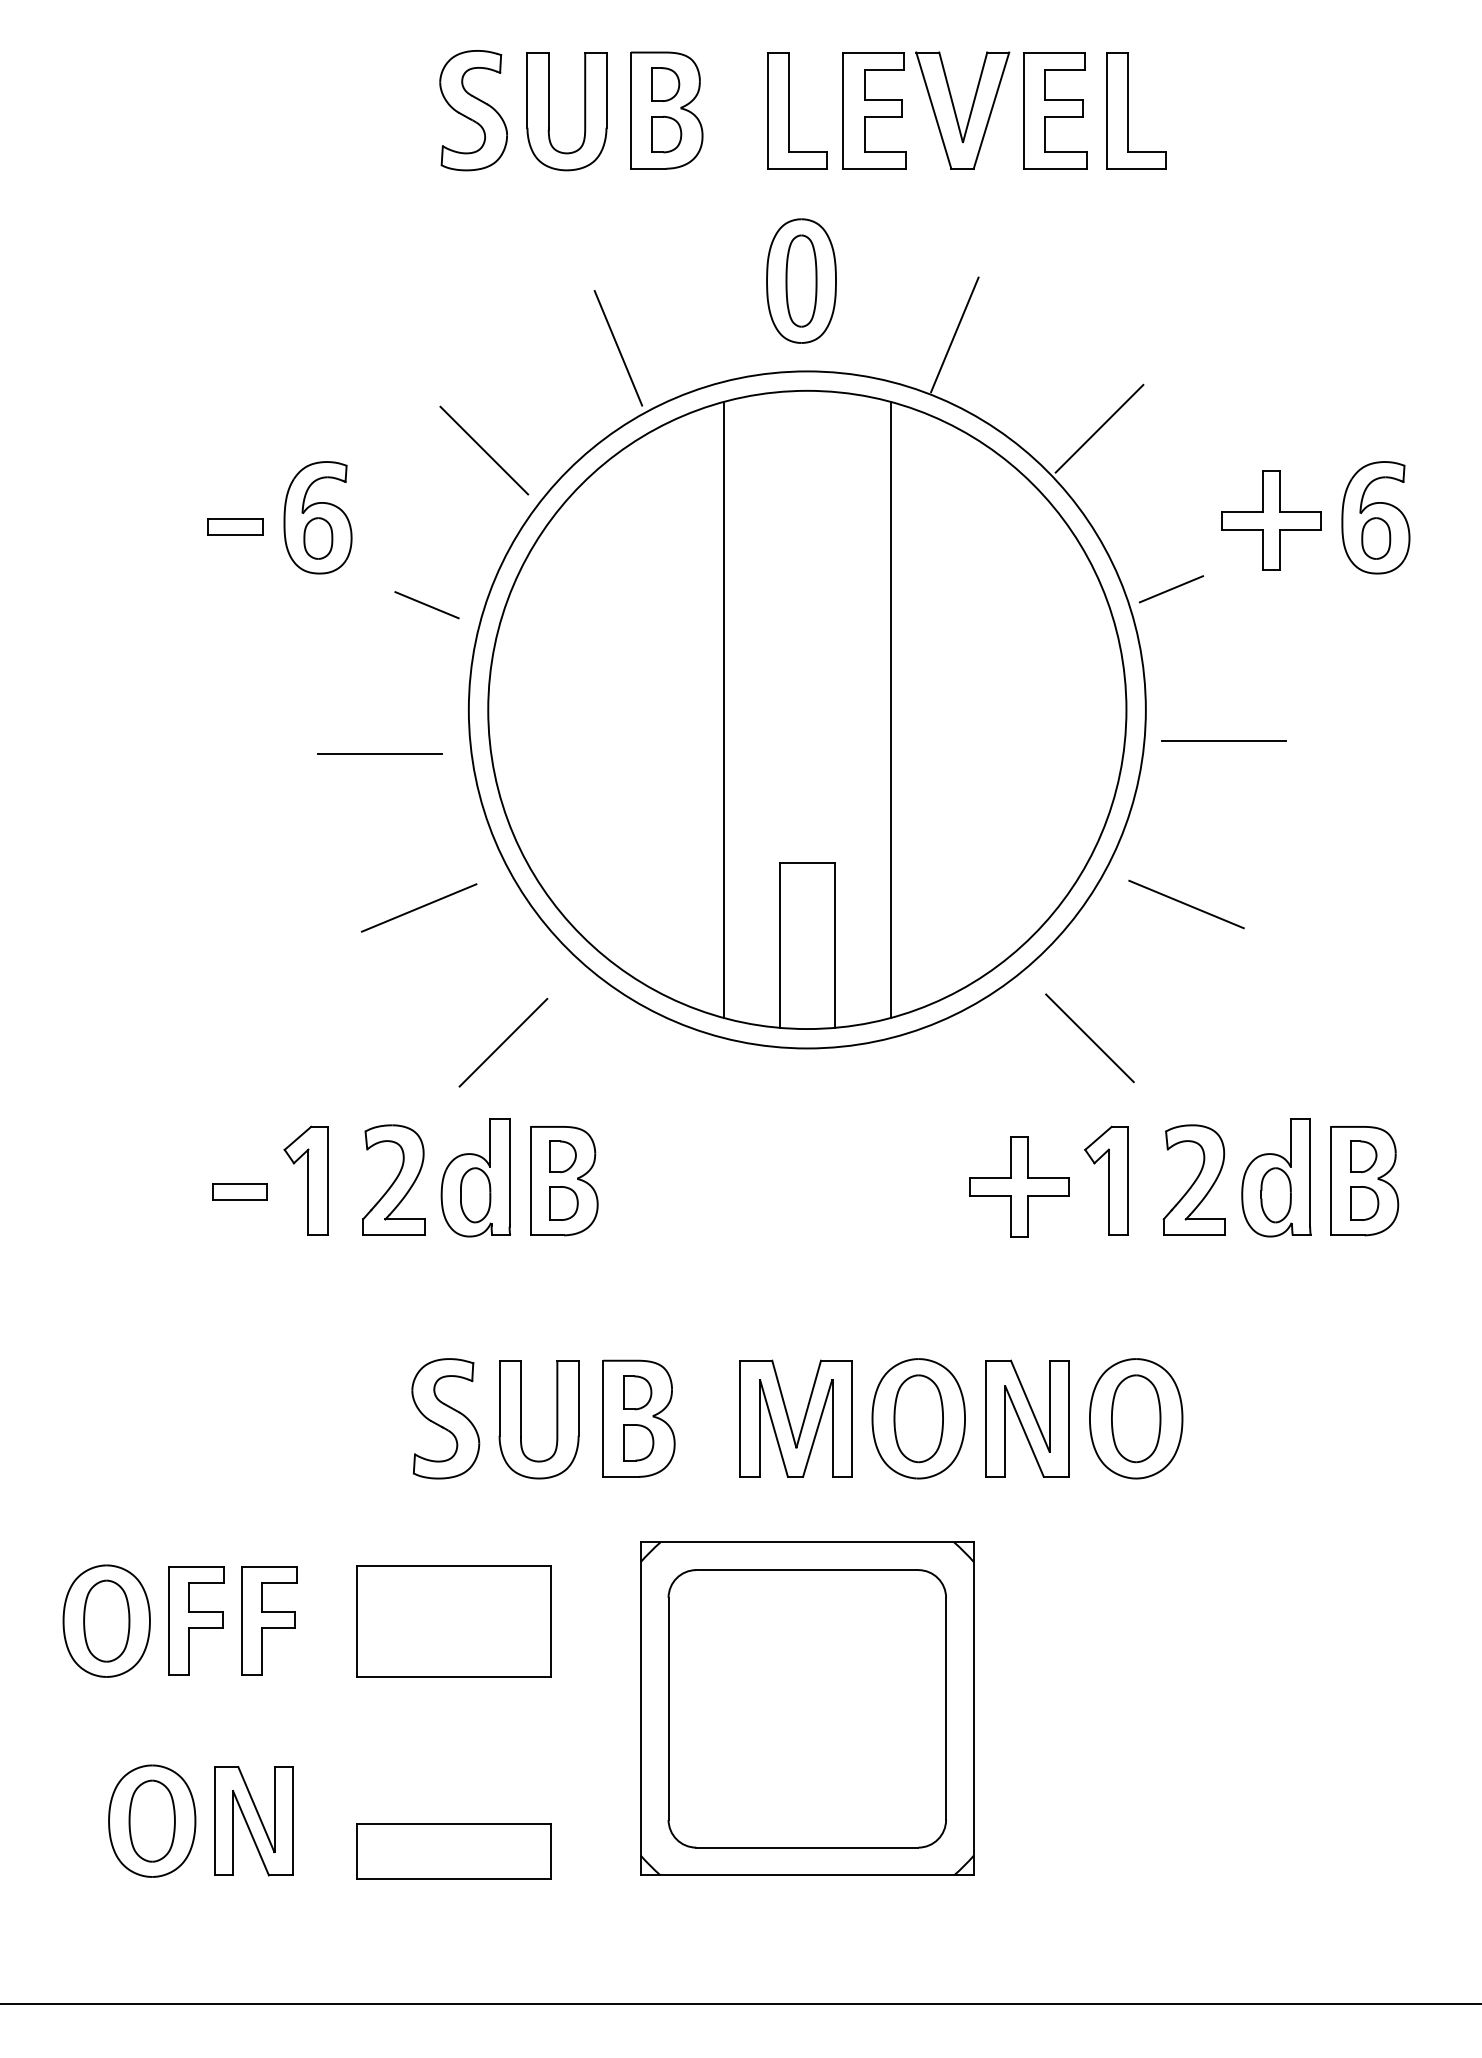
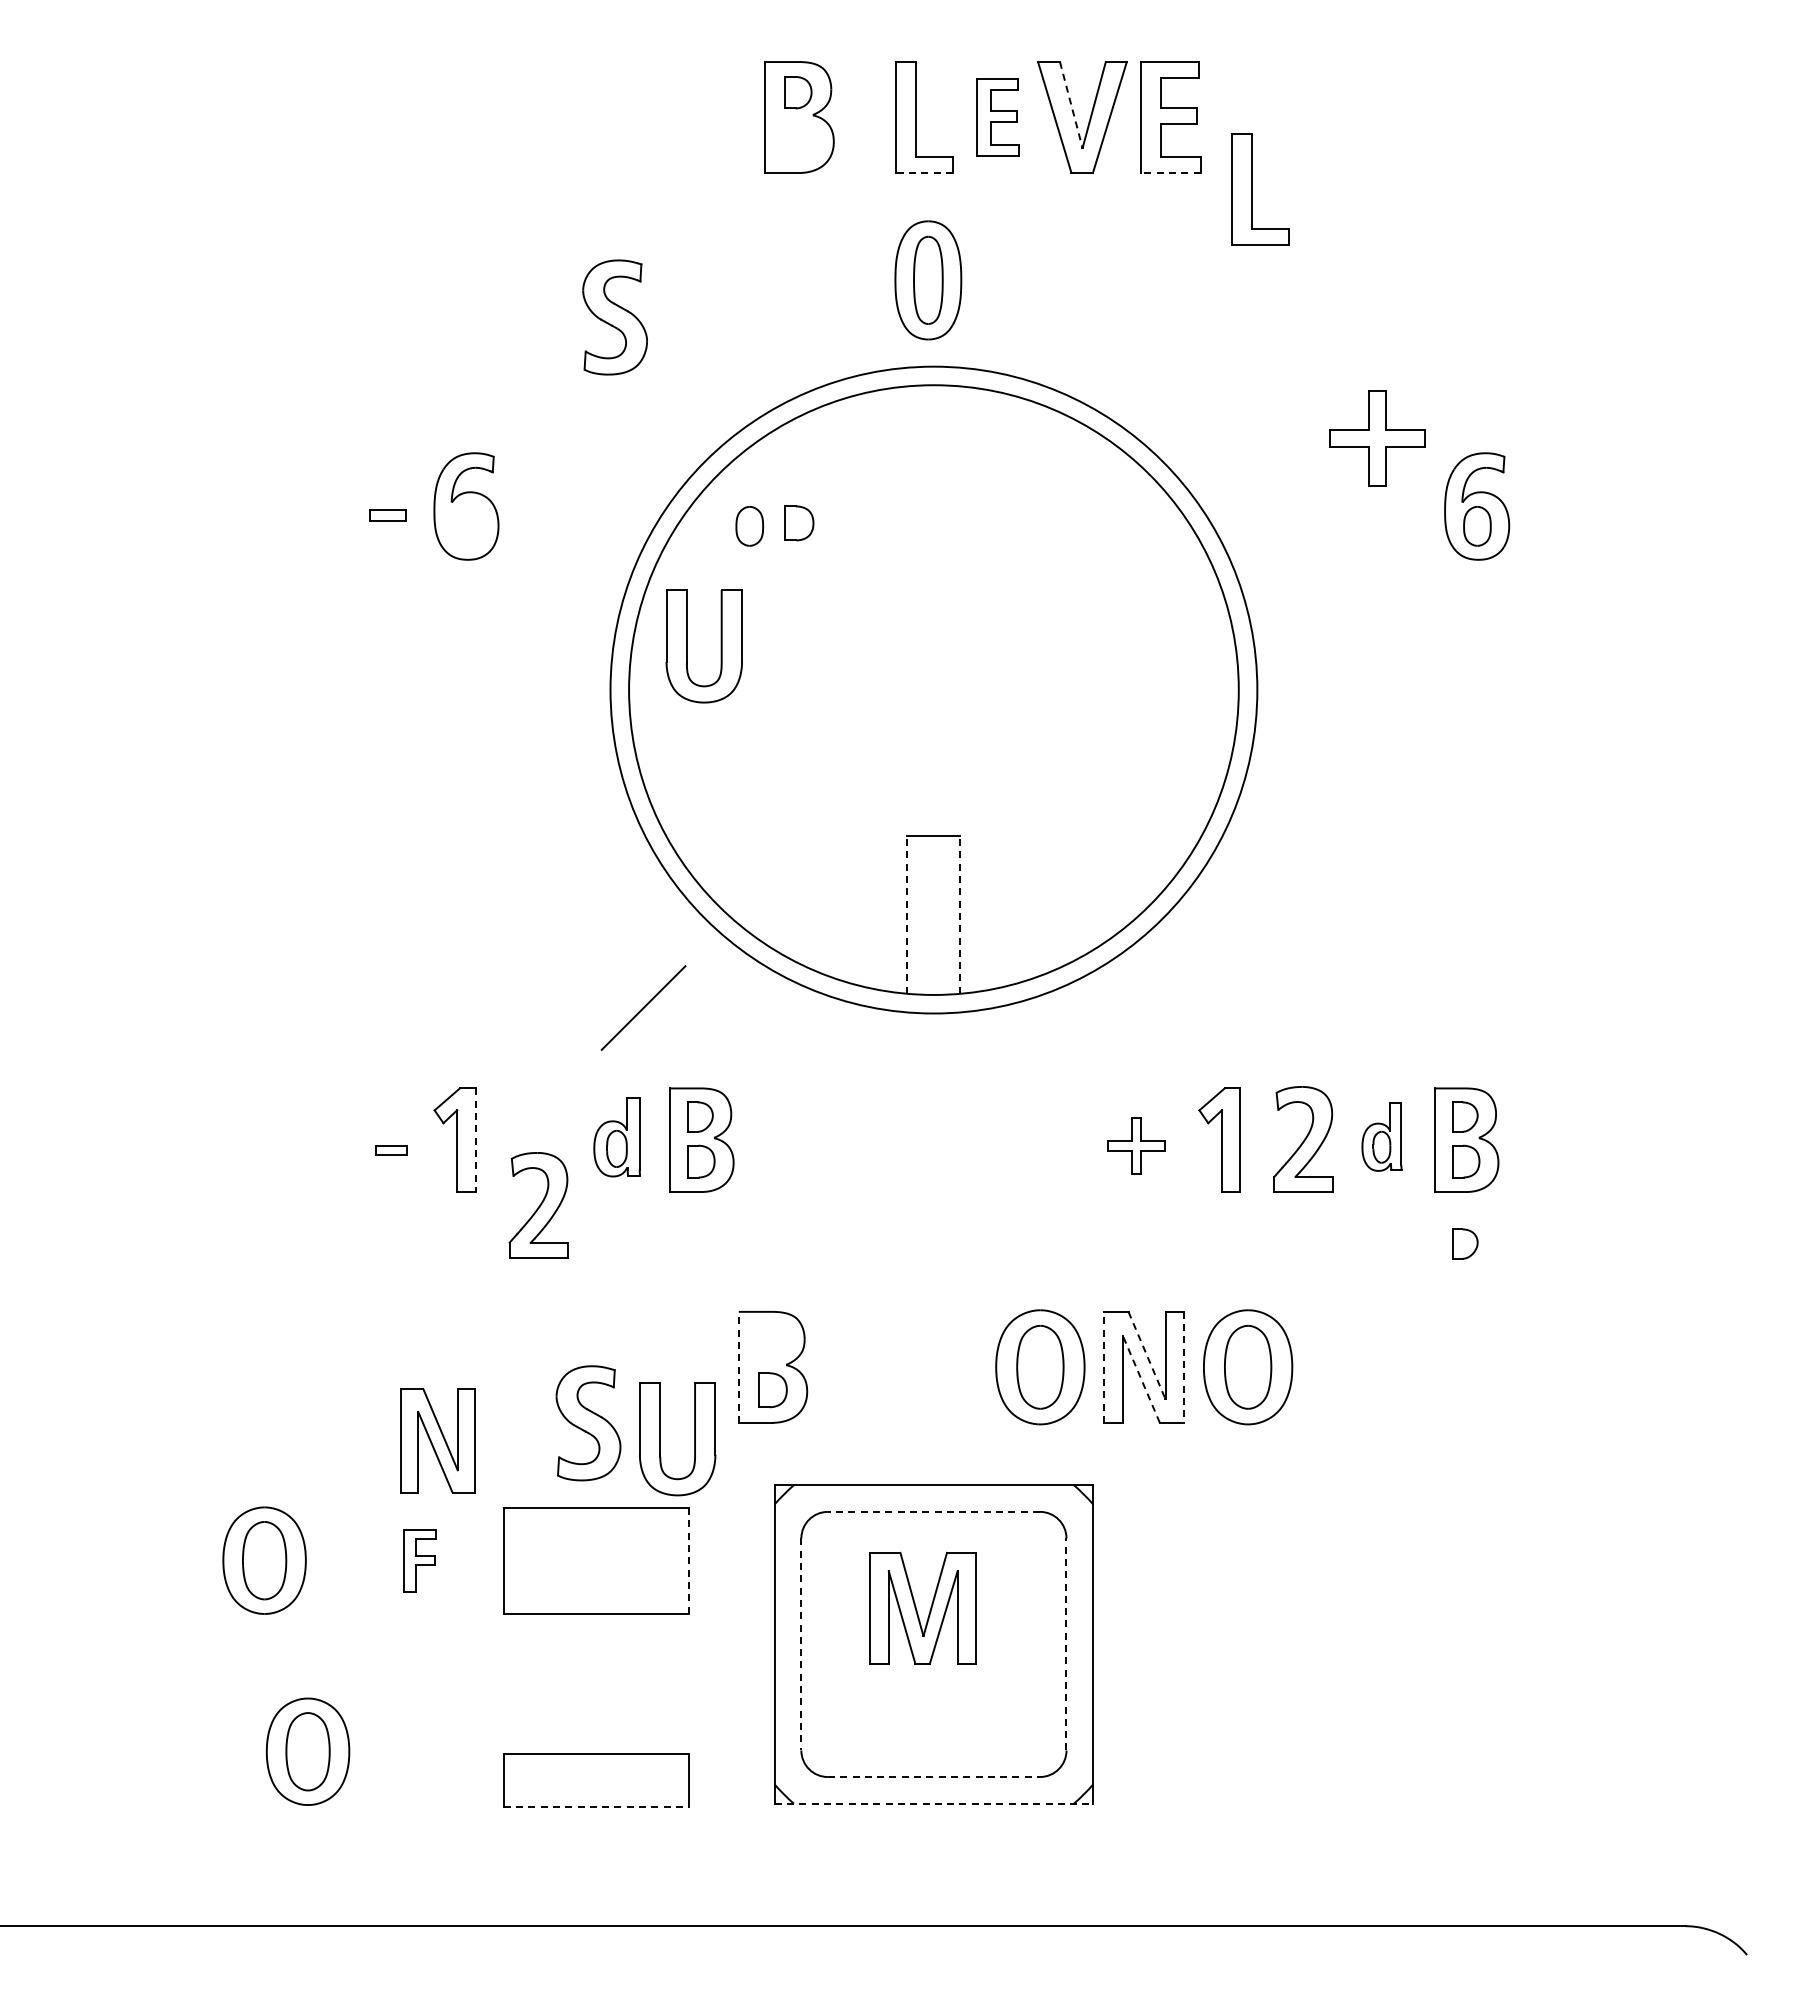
line: (951, 98) -> (1071, 105), solid -> dashed
part: (472, 110) -> (614, 317), moved
part: (873, 110) -> (997, 117), size x0.7
part: (1128, 110) -> (1252, 189), moved
part: (549, 111) -> (687, 646), moved
part: (666, 134) -> (799, 523), moved
line: (796, 169) -> (923, 173), solid -> dashed
line: (1054, 169) -> (1170, 173), solid -> dashed
line: (954, 334) -> (1074, 331), removed
line: (618, 348) -> (753, 344), removed
line: (1098, 428) -> (1212, 421), removed
line: (484, 450) -> (625, 442), removed
part: (1271, 520) -> (1377, 438), moved
part: (235, 527) -> (387, 515), size x0.7
part: (318, 538) -> (749, 526), moved
line: (1171, 588) -> (1281, 574), removed
line: (426, 604) -> (570, 589), removed
line: (724, 709) -> (854, 689), removed
line: (890, 709) -> (1013, 689), removed
line: (1224, 740) -> (1332, 719), removed
line: (379, 753) -> (525, 731), removed
line: (1185, 904) -> (1295, 875), removed
line: (418, 907) -> (562, 878), removed
line: (779, 944) -> (907, 914), solid -> dashed
line: (835, 944) -> (960, 914), solid -> dashed
line: (1089, 1037) -> (1203, 1003), removed
part: (475, 1178) -> (616, 1137), size x0.7
part: (1275, 1178) -> (1381, 1137), size x0.6
part: (393, 1180) -> (538, 1205), moved
line: (327, 1181) -> (475, 1140), solid -> dashed
part: (1019, 1186) -> (1136, 1145), size x0.6
part: (239, 1191) -> (391, 1150), size x0.6
part: (1363, 1289) -> (1465, 1243), added
part: (637, 1392) -> (771, 1342), removed
line: (1030, 1406) -> (1147, 1355), solid -> dashed
line: (602, 1417) -> (738, 1366), solid -> dashed
part: (795, 1417) -> (922, 1607), moved
line: (985, 1417) -> (1104, 1366), solid -> dashed
part: (445, 1418) -> (588, 1423), moved
line: (1069, 1418) -> (1184, 1367), solid -> dashed
part: (521, 1420) -> (660, 1439), moved
line: (1024, 1431) -> (1141, 1379), solid -> dashed
line: (806, 1569) -> (933, 1511), solid -> dashed
part: (196, 1620) -> (350, 1560), removed
part: (268, 1620) -> (419, 1560), size x0.6
line: (551, 1620) -> (689, 1560), solid -> dashed
line: (946, 1707) -> (1066, 1643), solid -> dashed
line: (668, 1708) -> (801, 1644), solid -> dashed
part: (253, 1820) -> (437, 1440), moved
line: (807, 1848) -> (934, 1777), solid -> dashed
line: (807, 1875) -> (934, 1803), solid -> dashed
line: (454, 1879) -> (596, 1807), solid -> dashed

